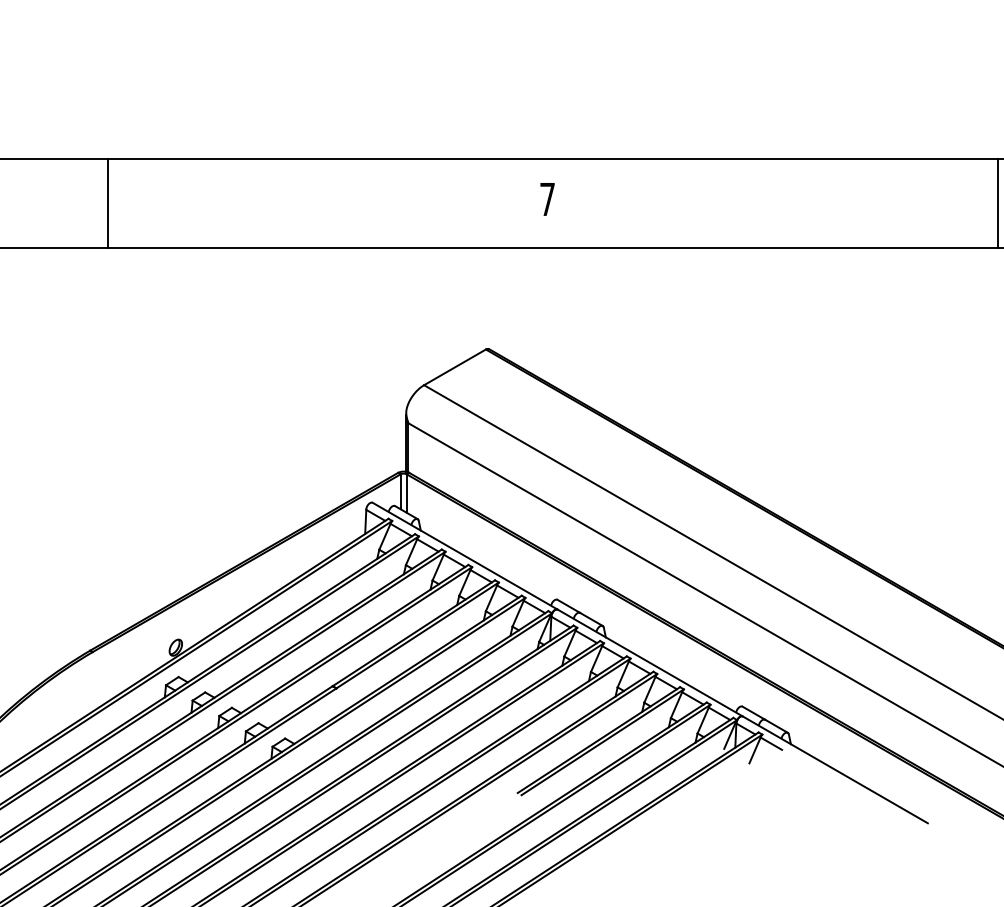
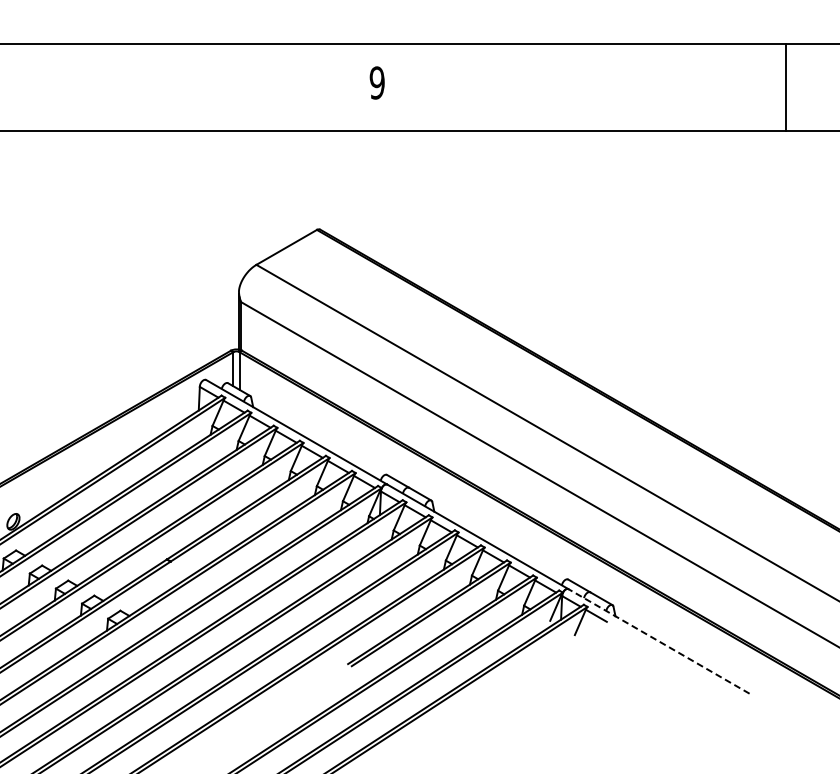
text: (547, 199) -> (377, 83), 7 -> 9
line: (997, 203) -> (785, 86), moved
line: (835, 769) -> (659, 641), solid -> dashed

